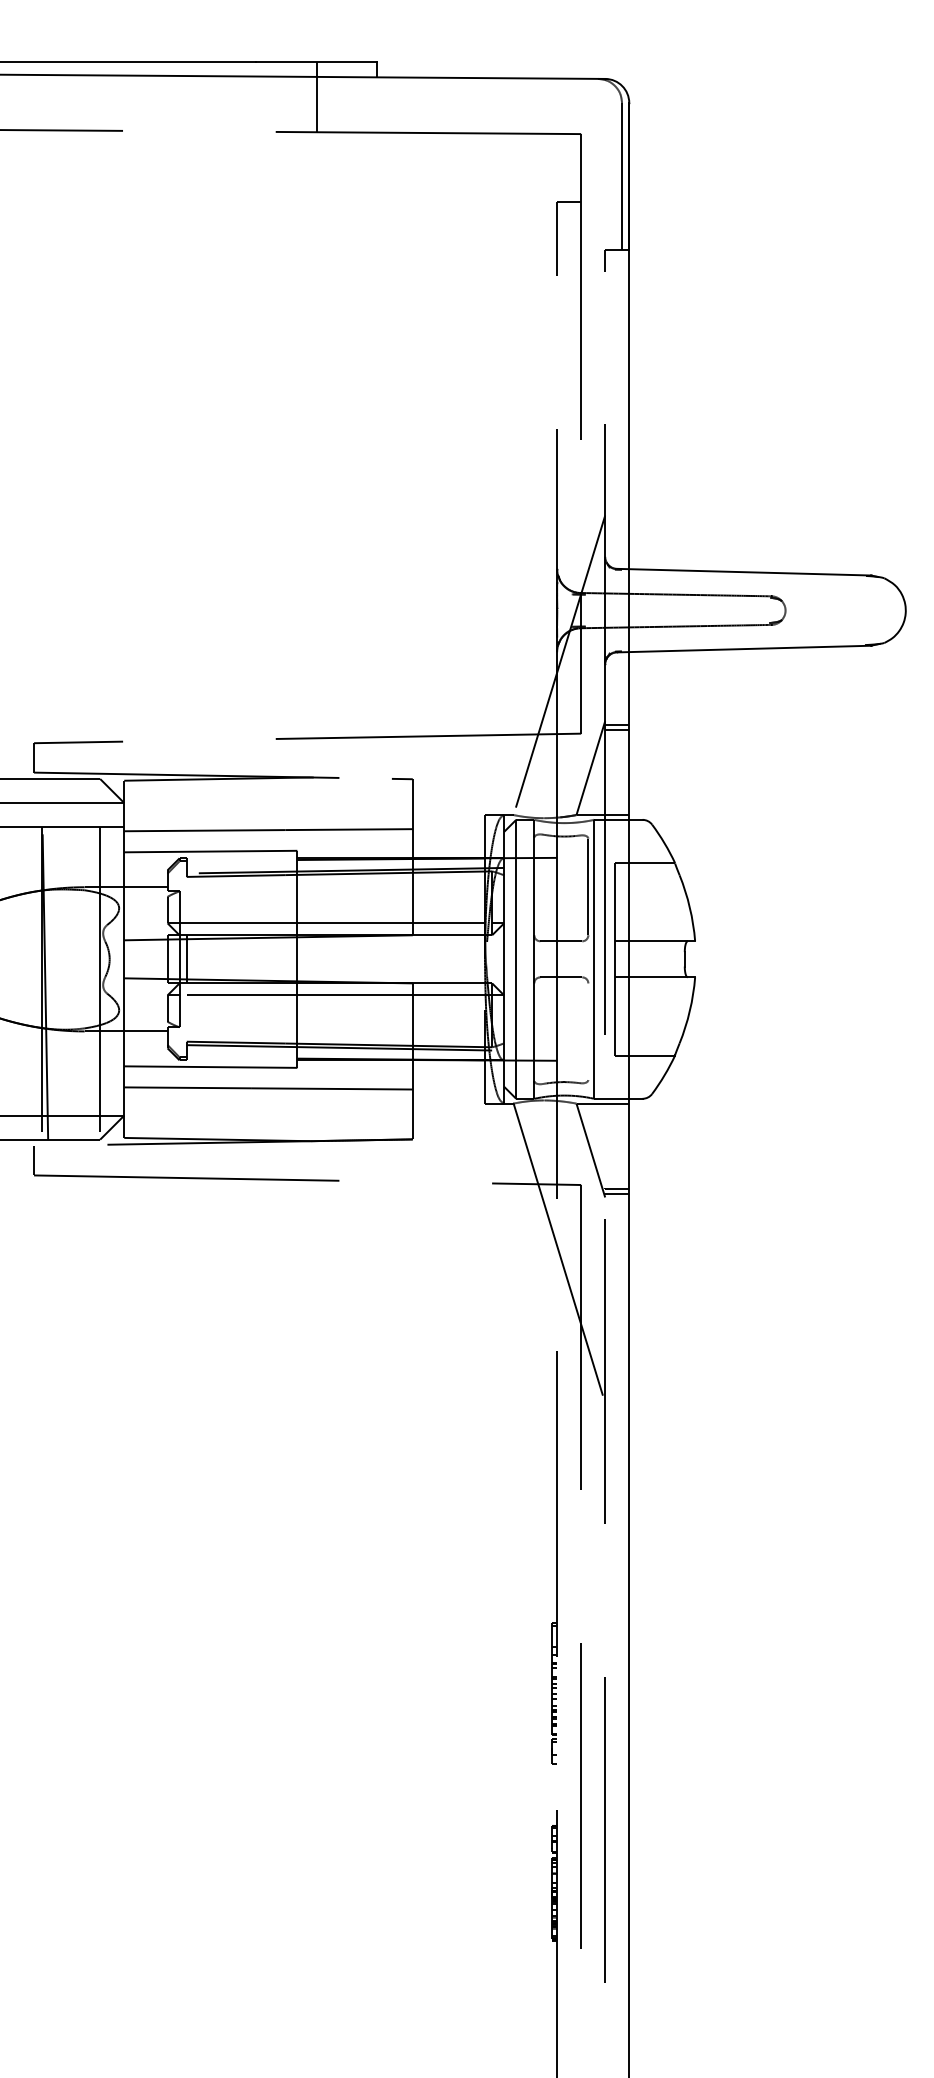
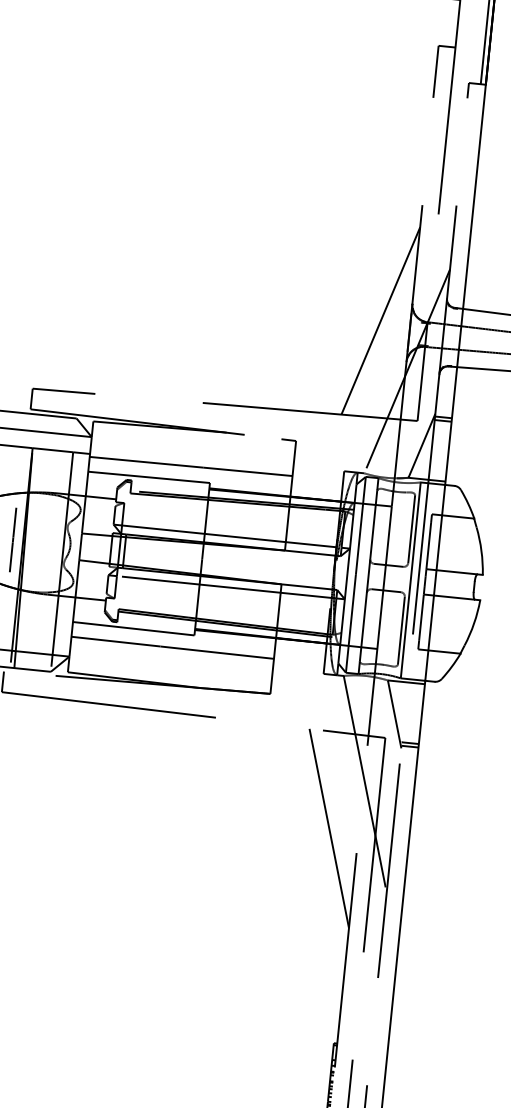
line: (514, 597) -> (380, 320), added
line: (27, 958) -> (12, 539), added
line: (588, 1031) -> (401, 630), added
line: (514, 1320) -> (328, 828), added

